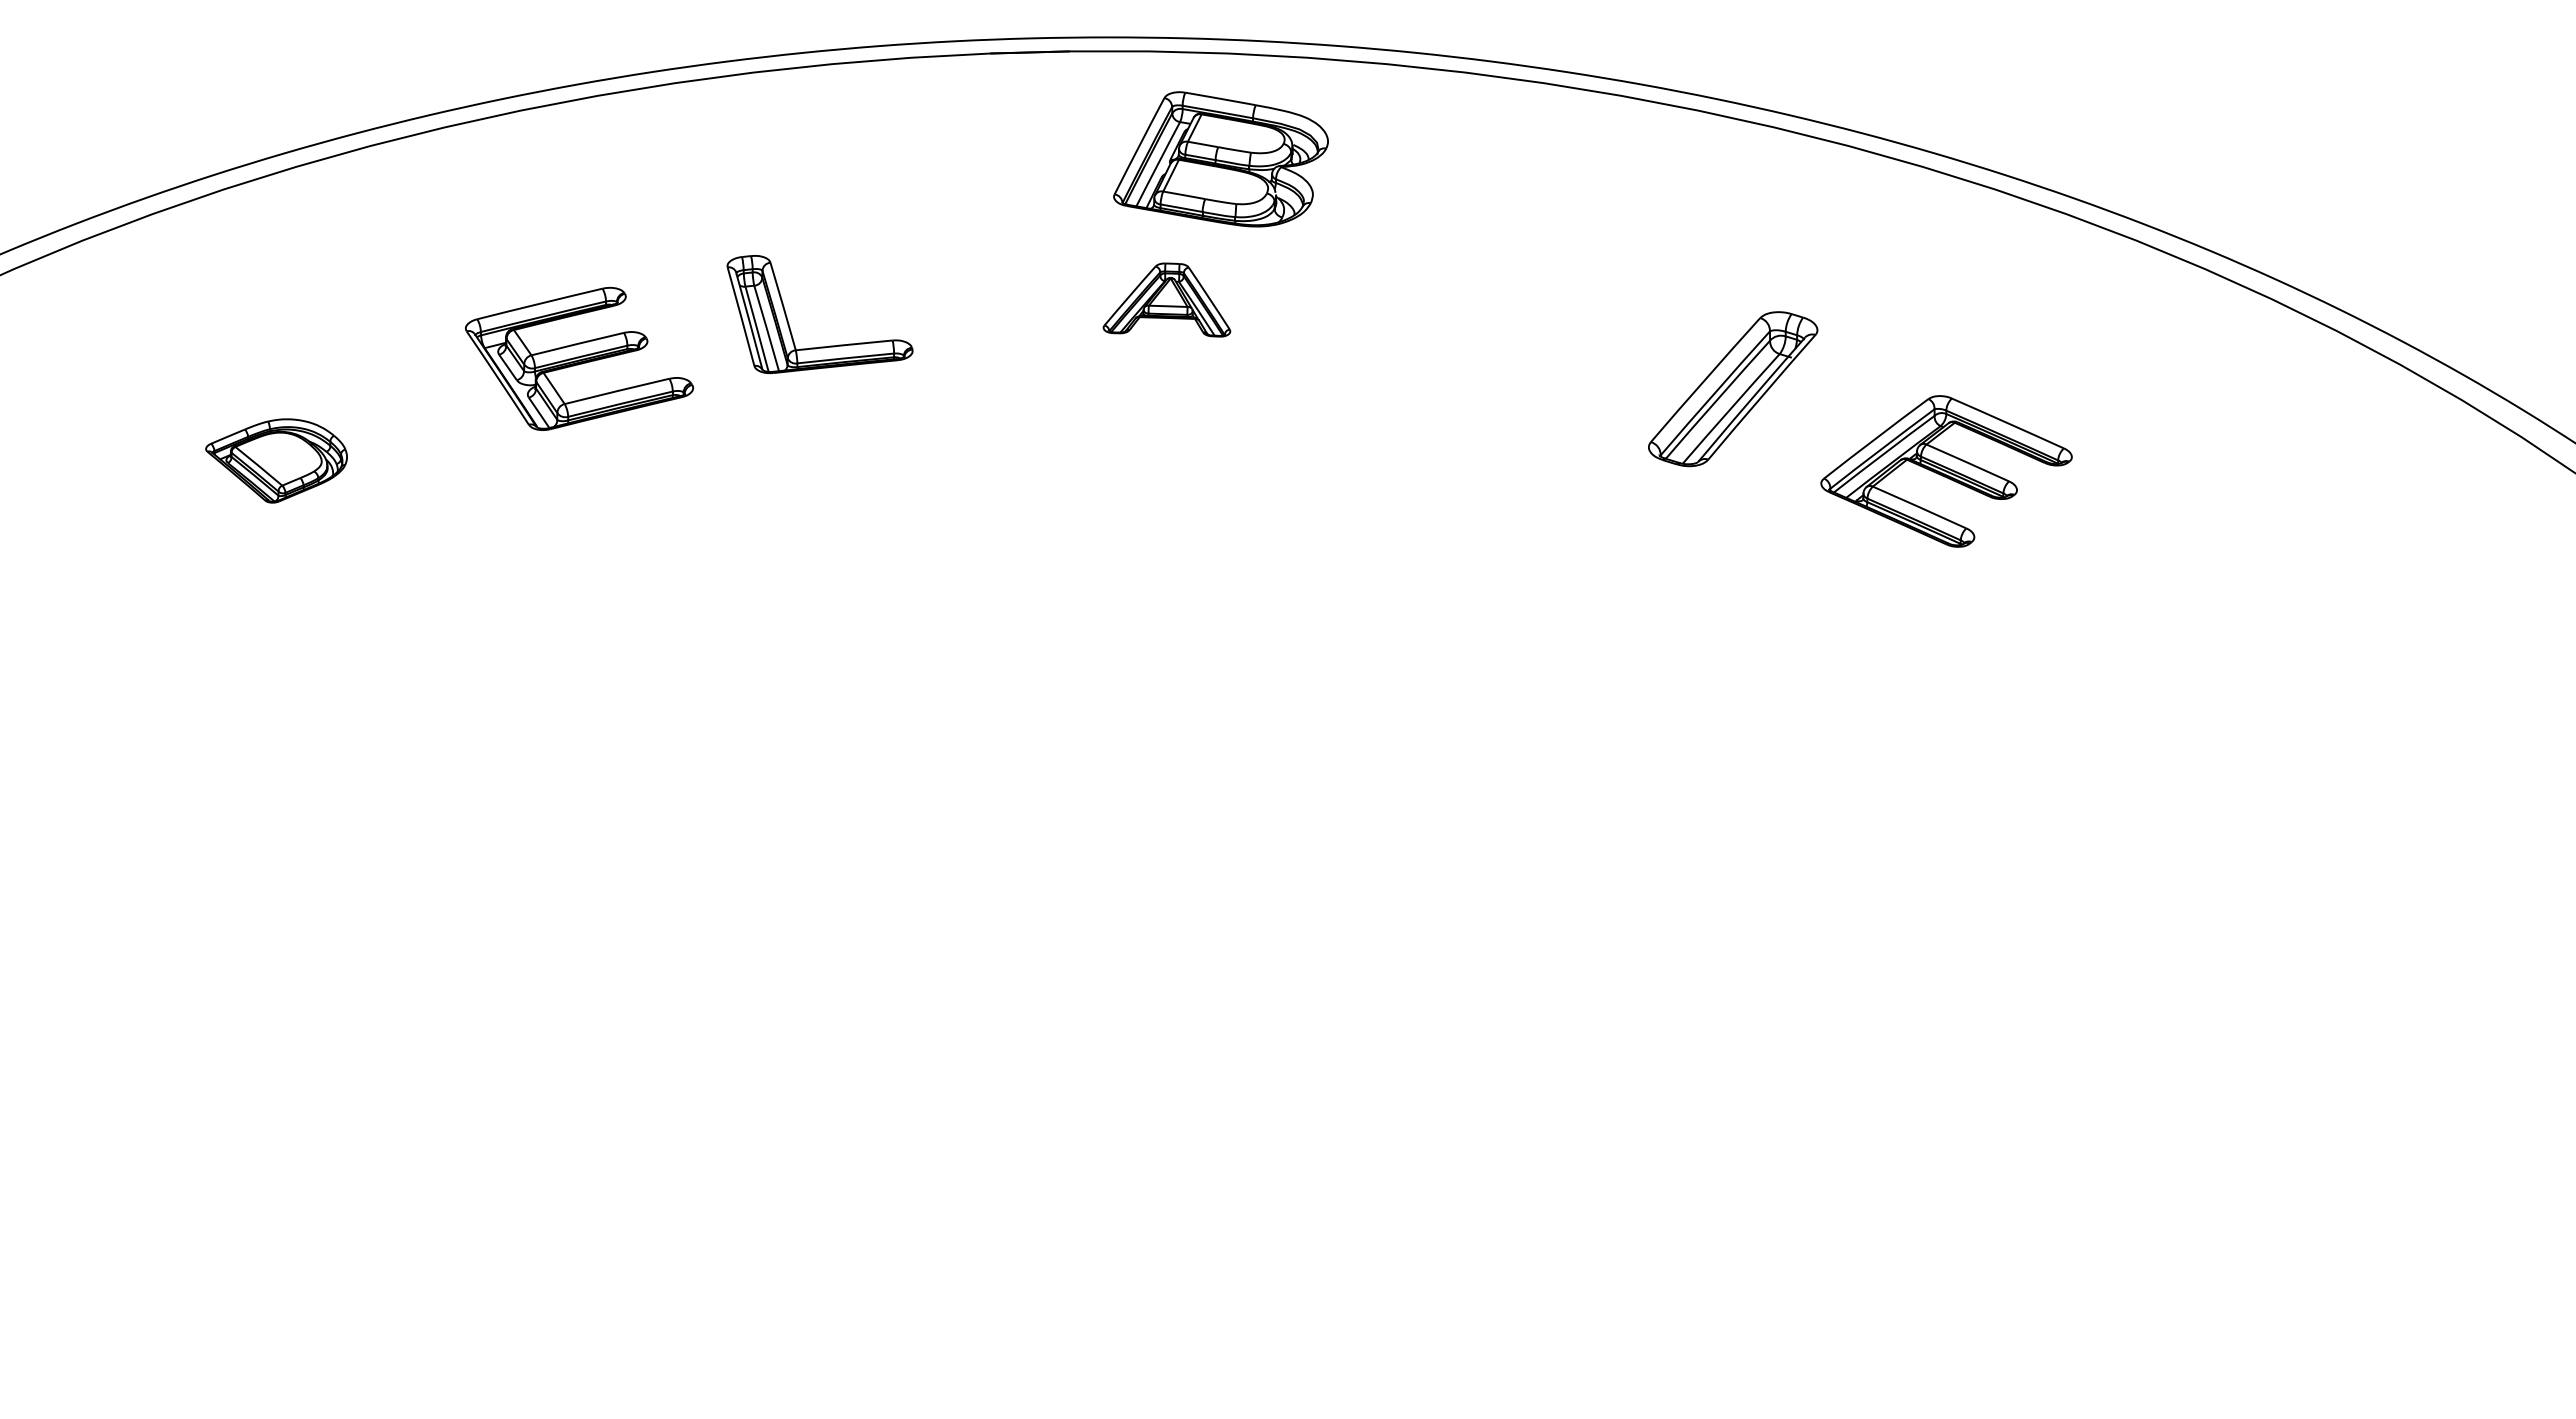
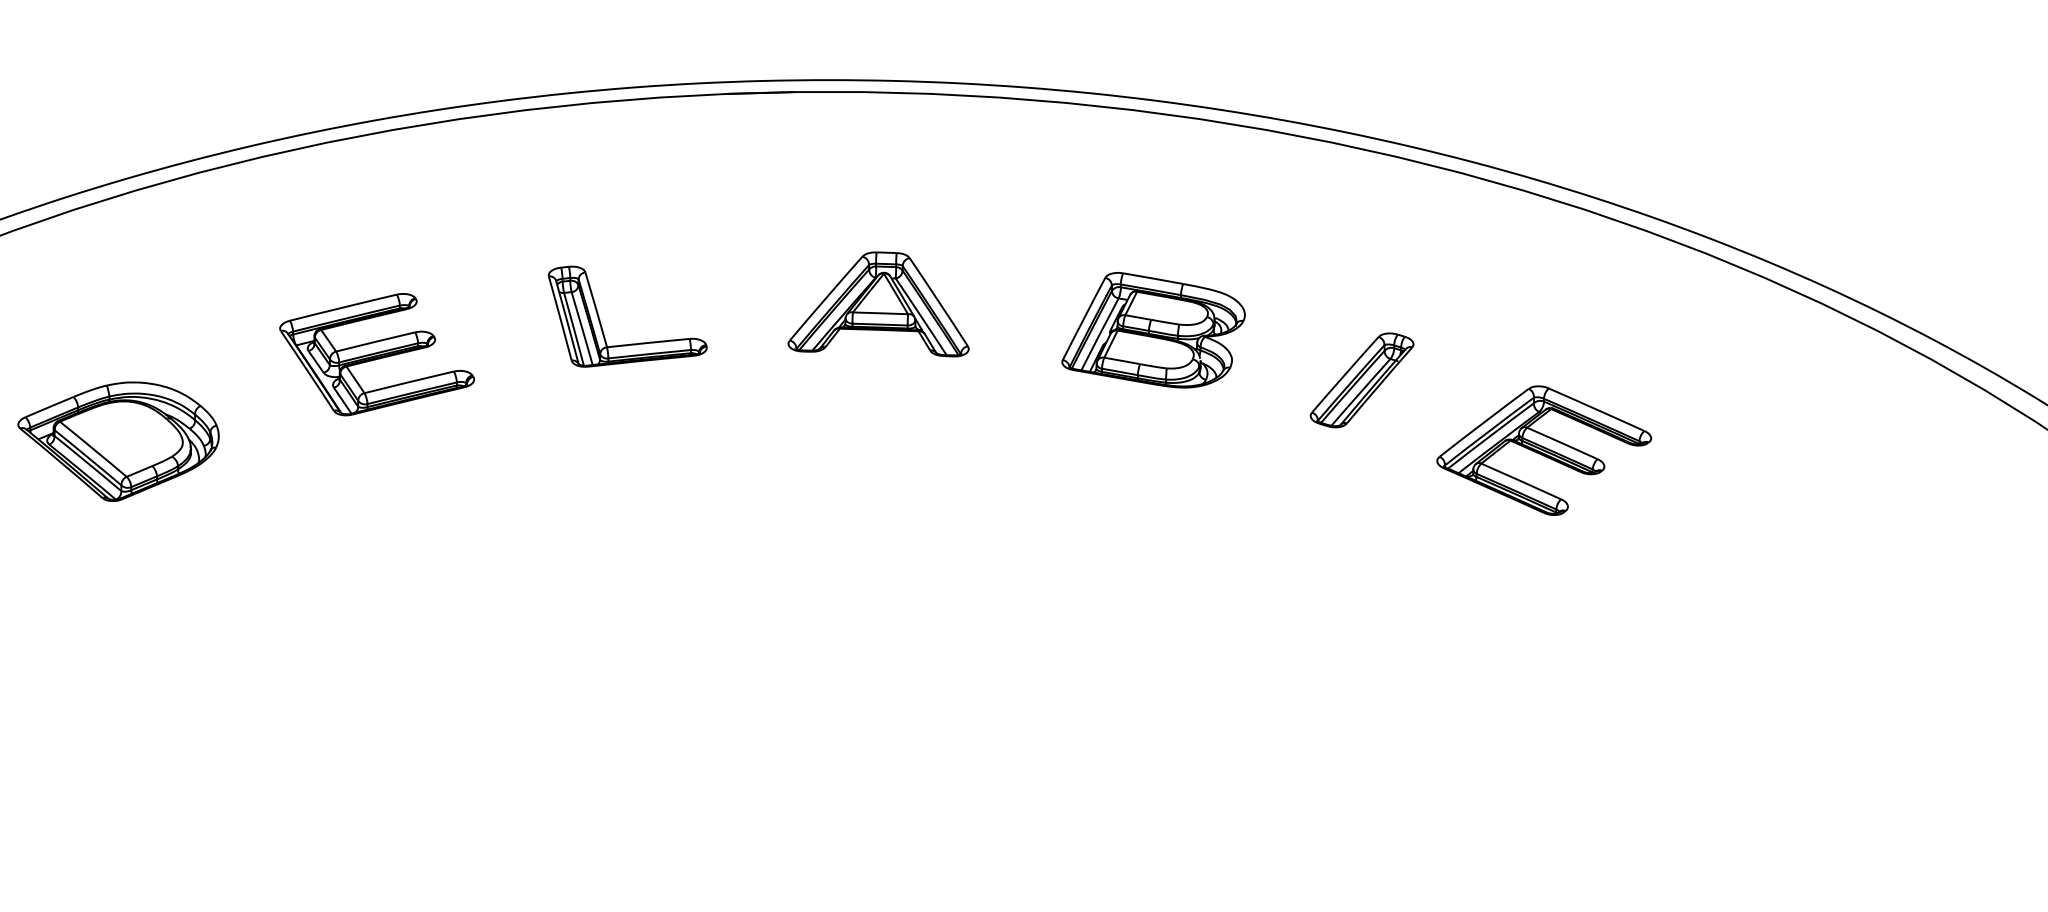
part: (1220, 159) -> (1153, 330), moved
part: (1166, 299) -> (878, 303), size x1.67
part: (789, 323) -> (601, 324), moved
part: (1733, 388) -> (1362, 379), size x0.71
part: (276, 460) -> (118, 441), size x1.67

